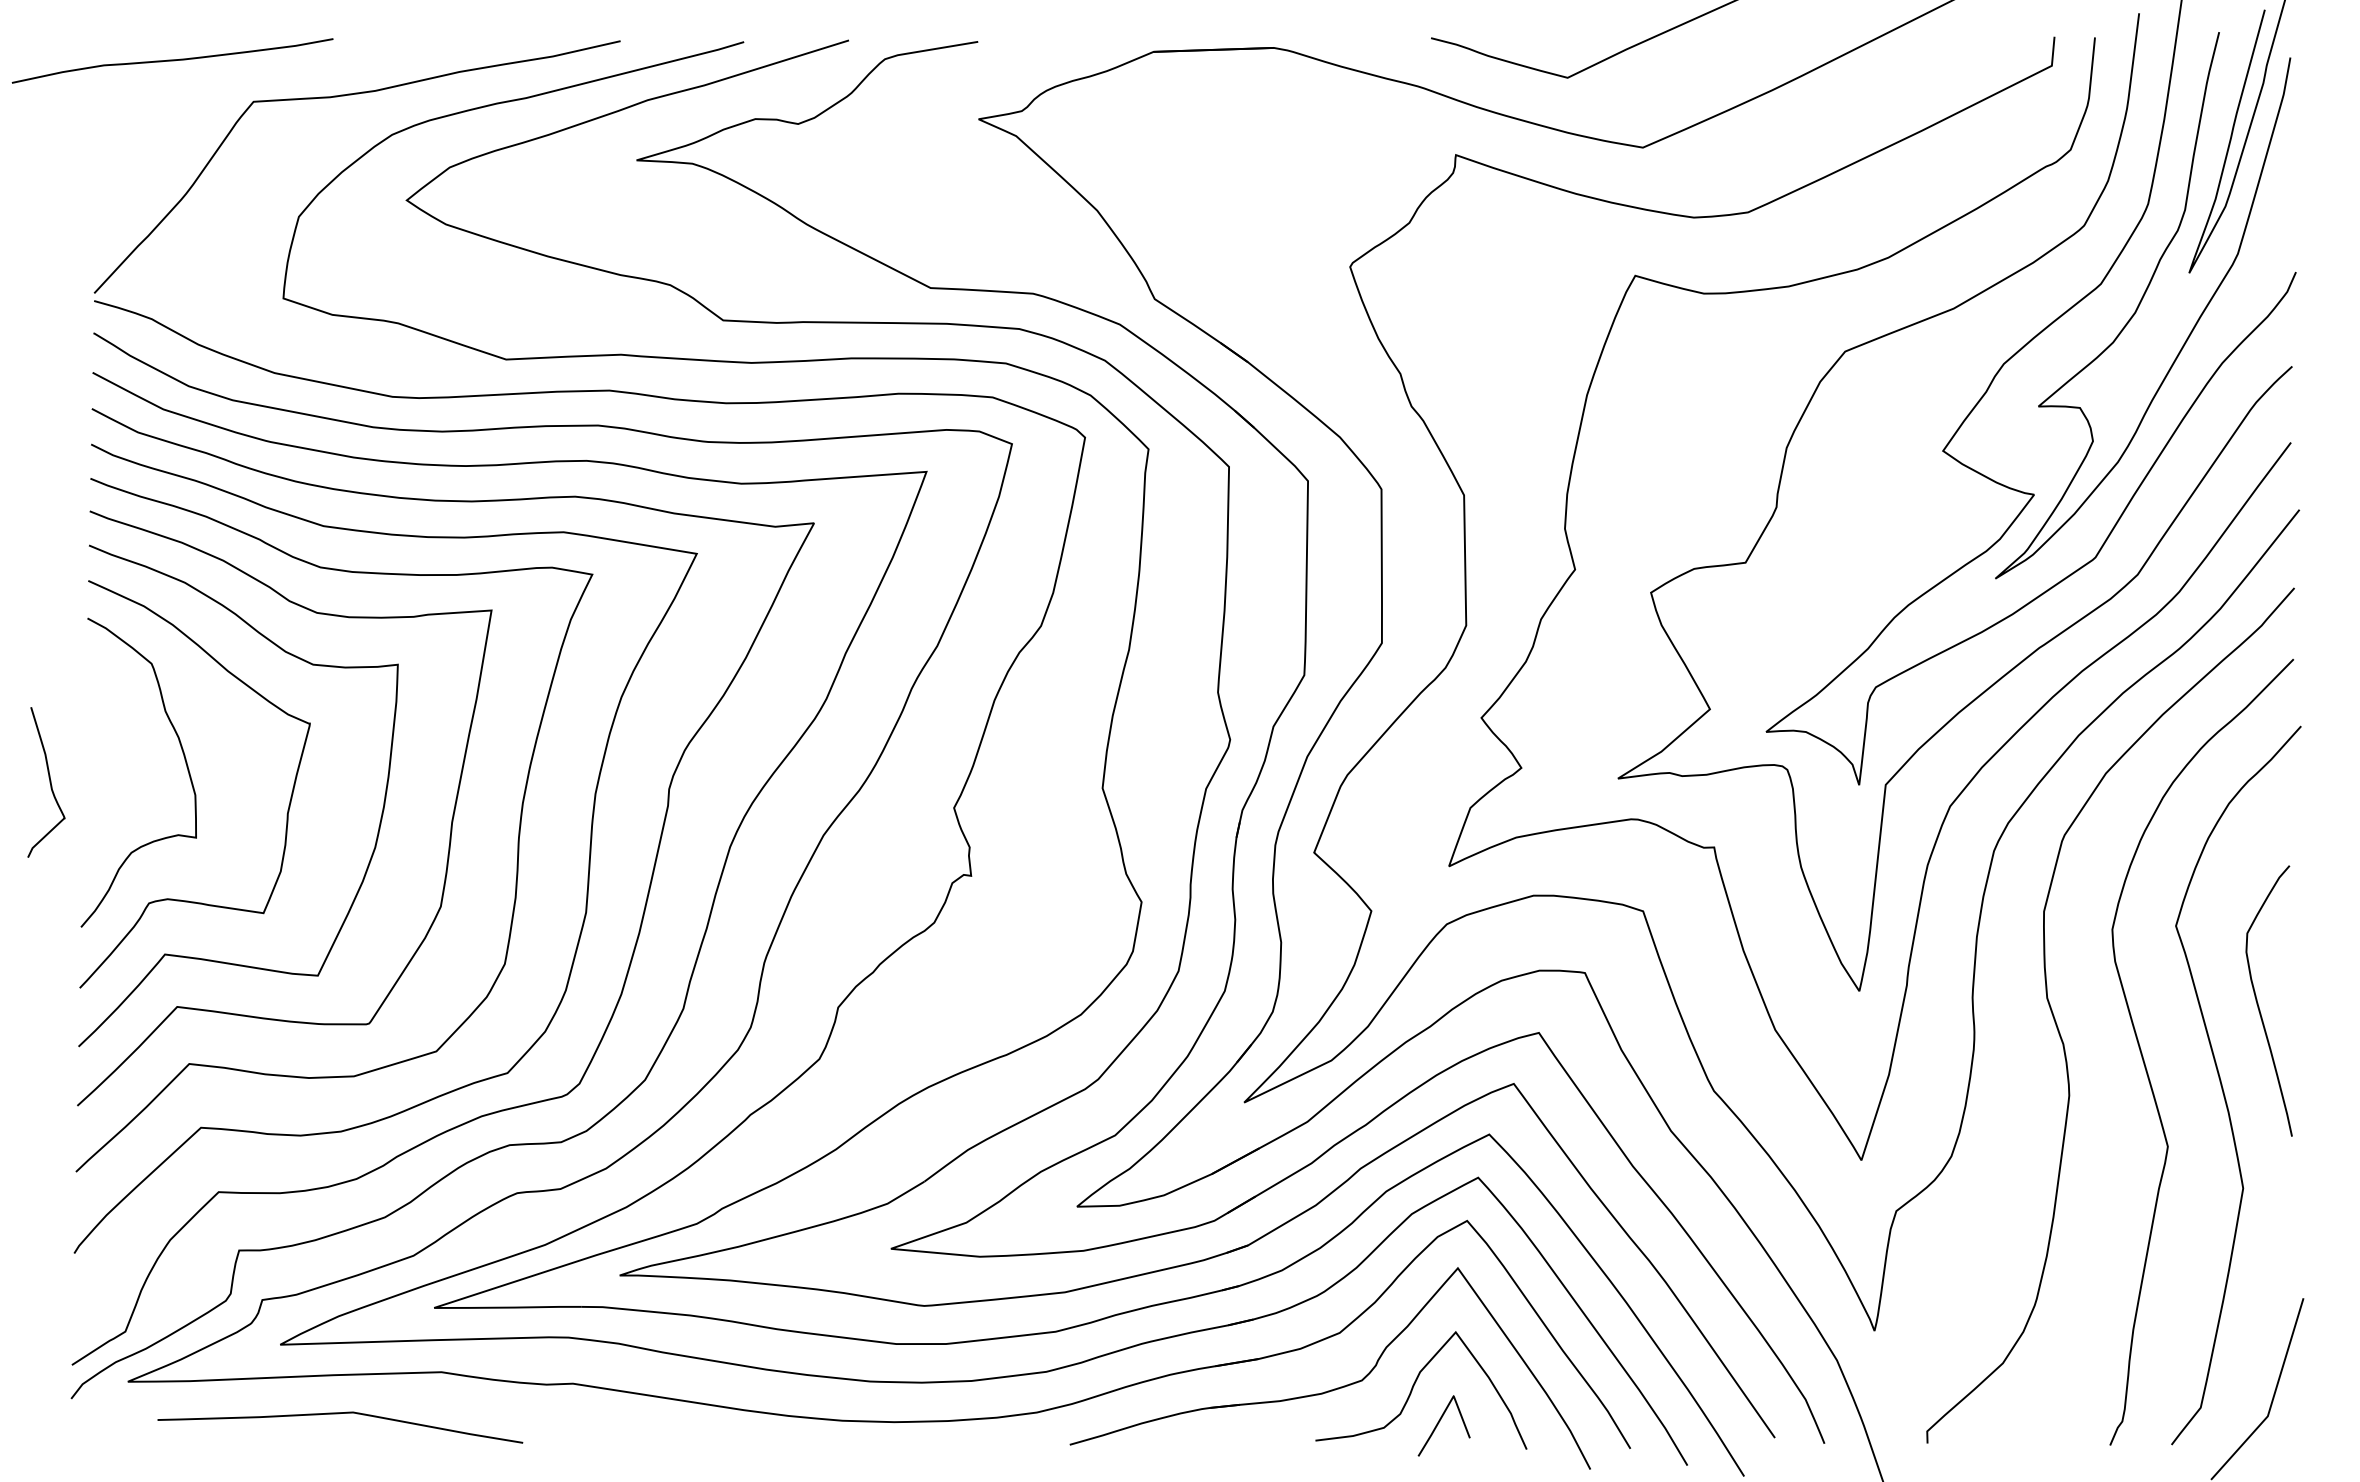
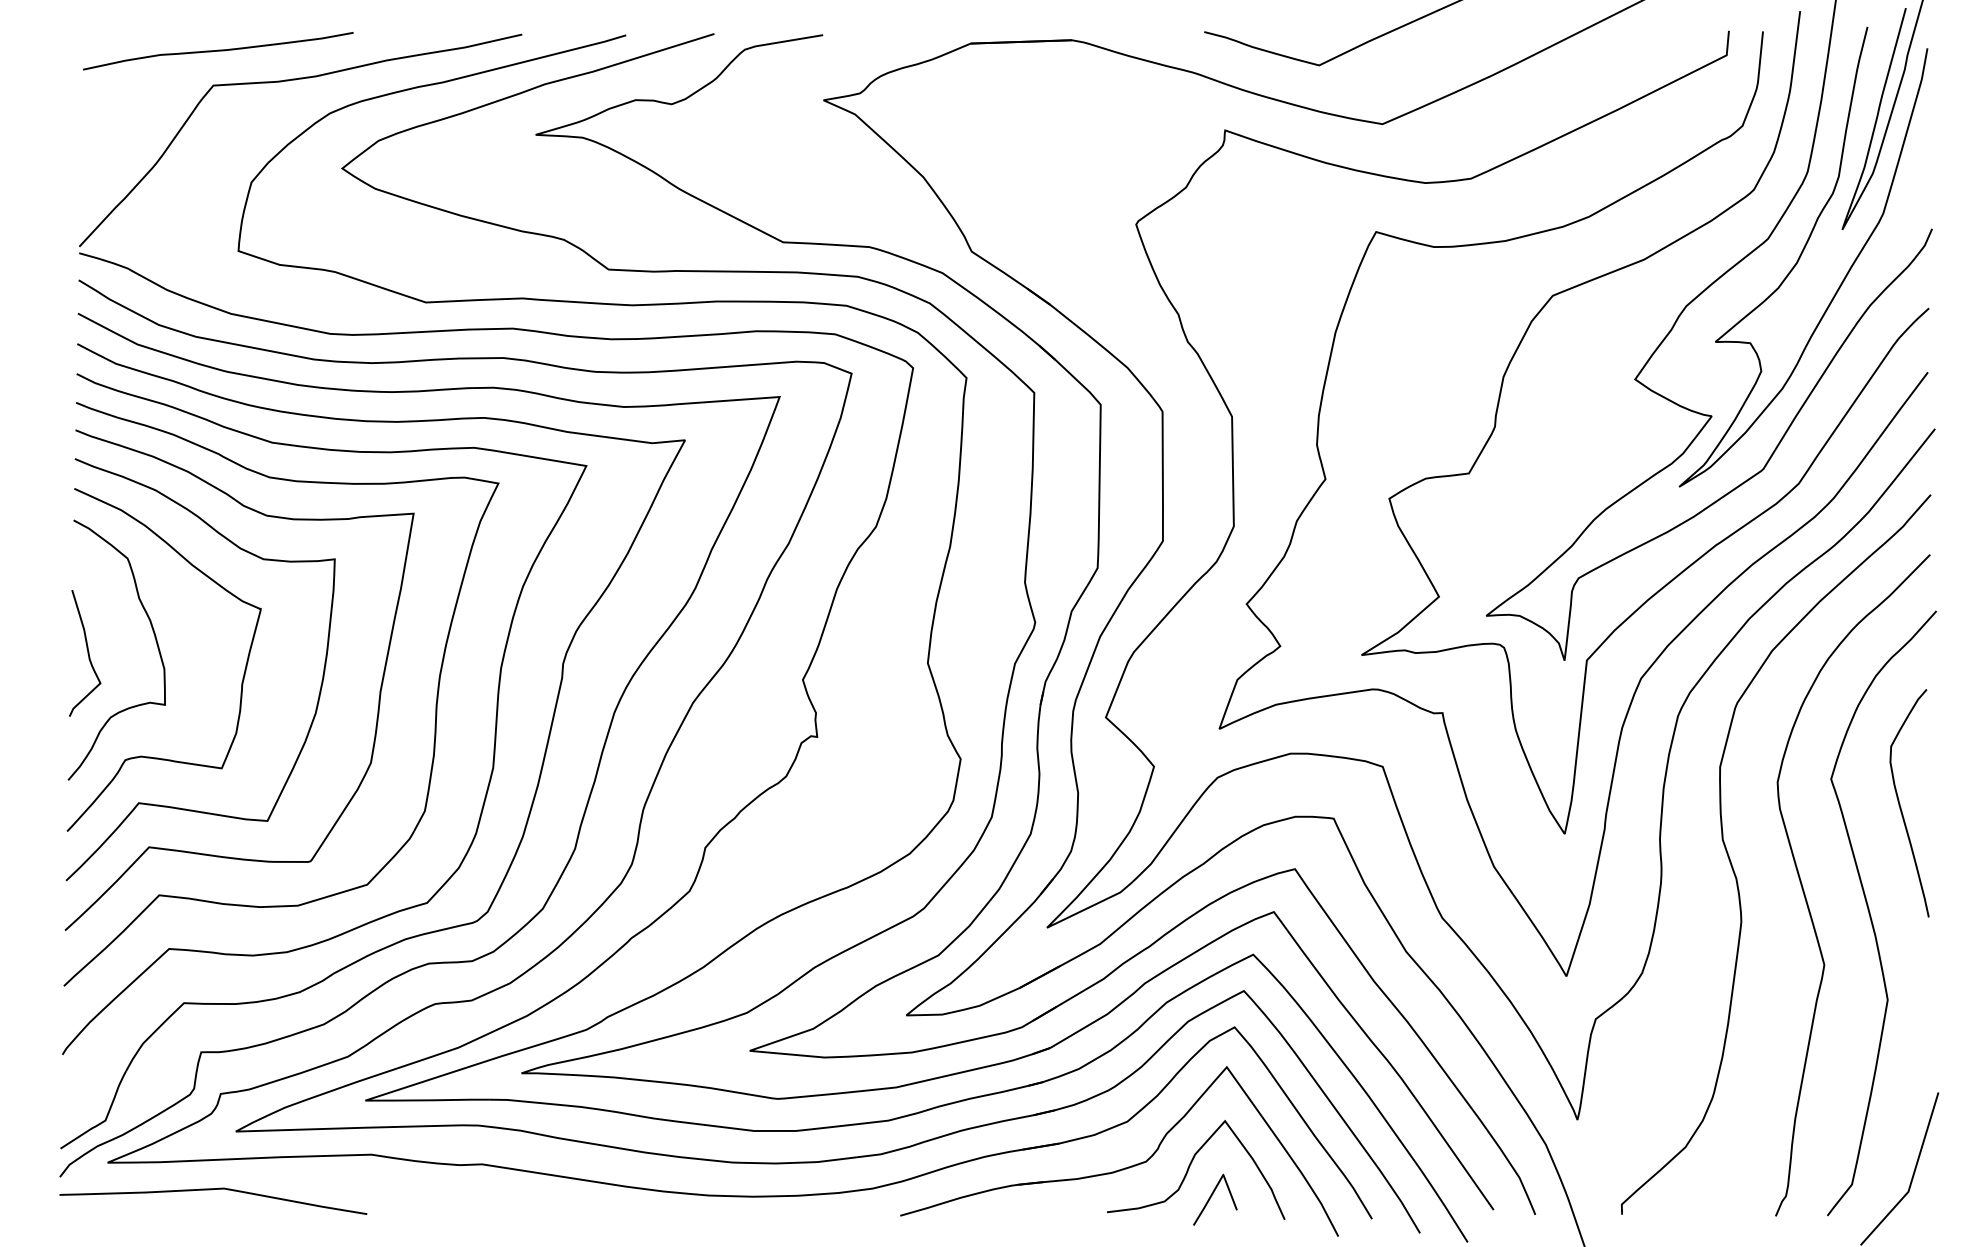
curve: (172, 61) -> (218, 51), moved
curve: (49, 782) -> (87, 653), moved
curve: (2259, 1005) -> (1901, 807), moved
curve: (339, 1414) -> (212, 1190), moved

